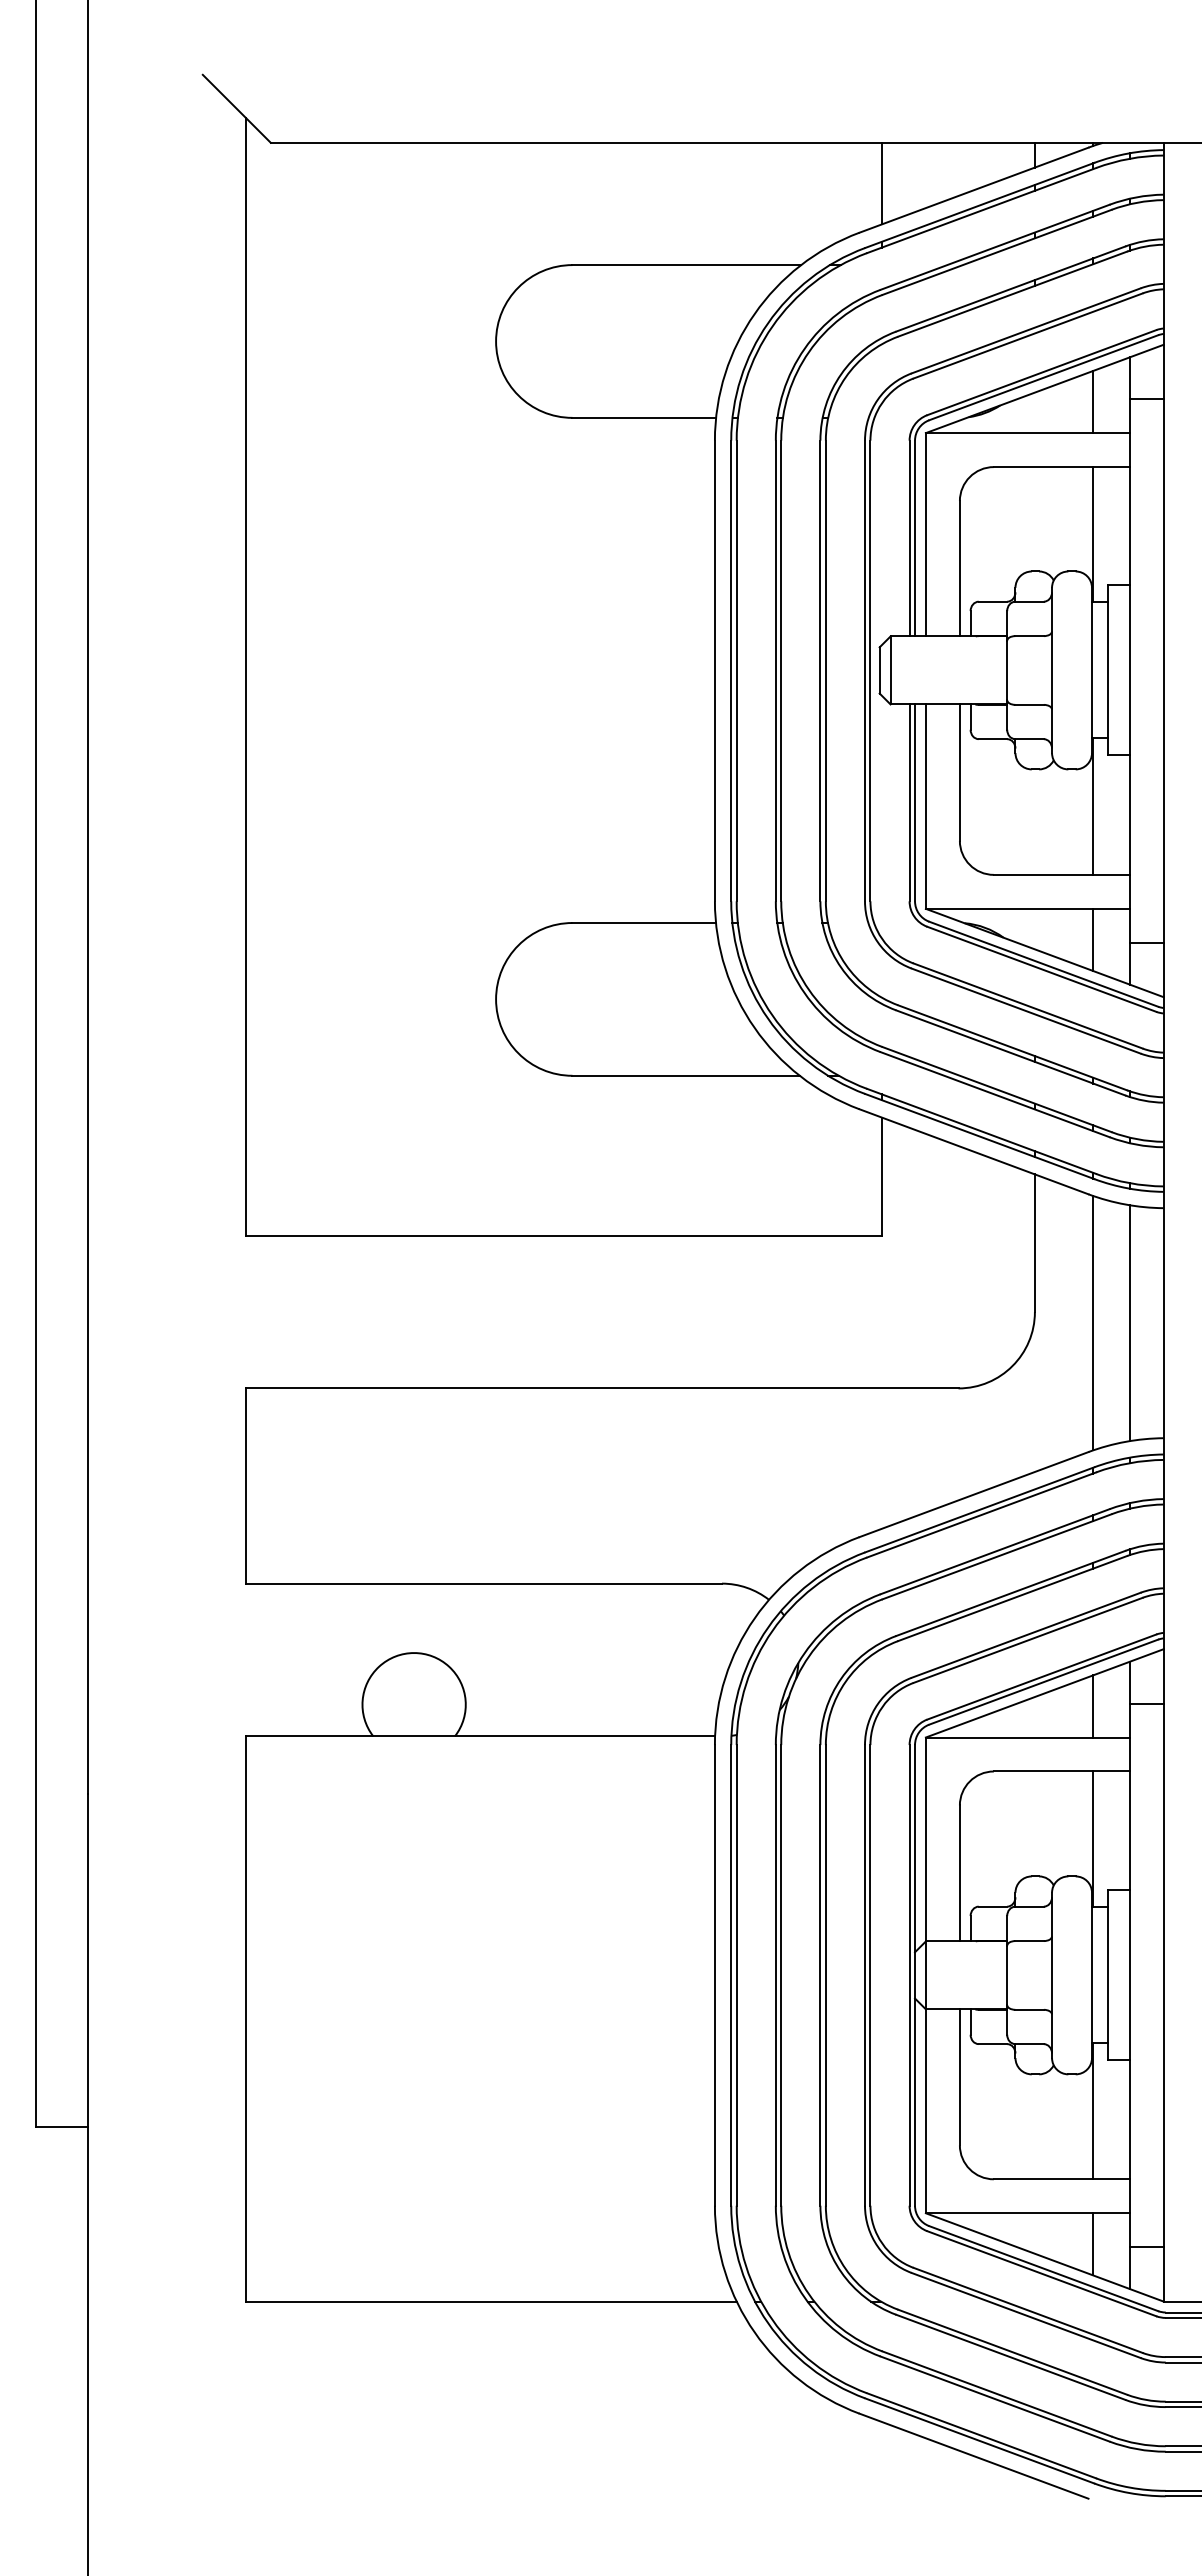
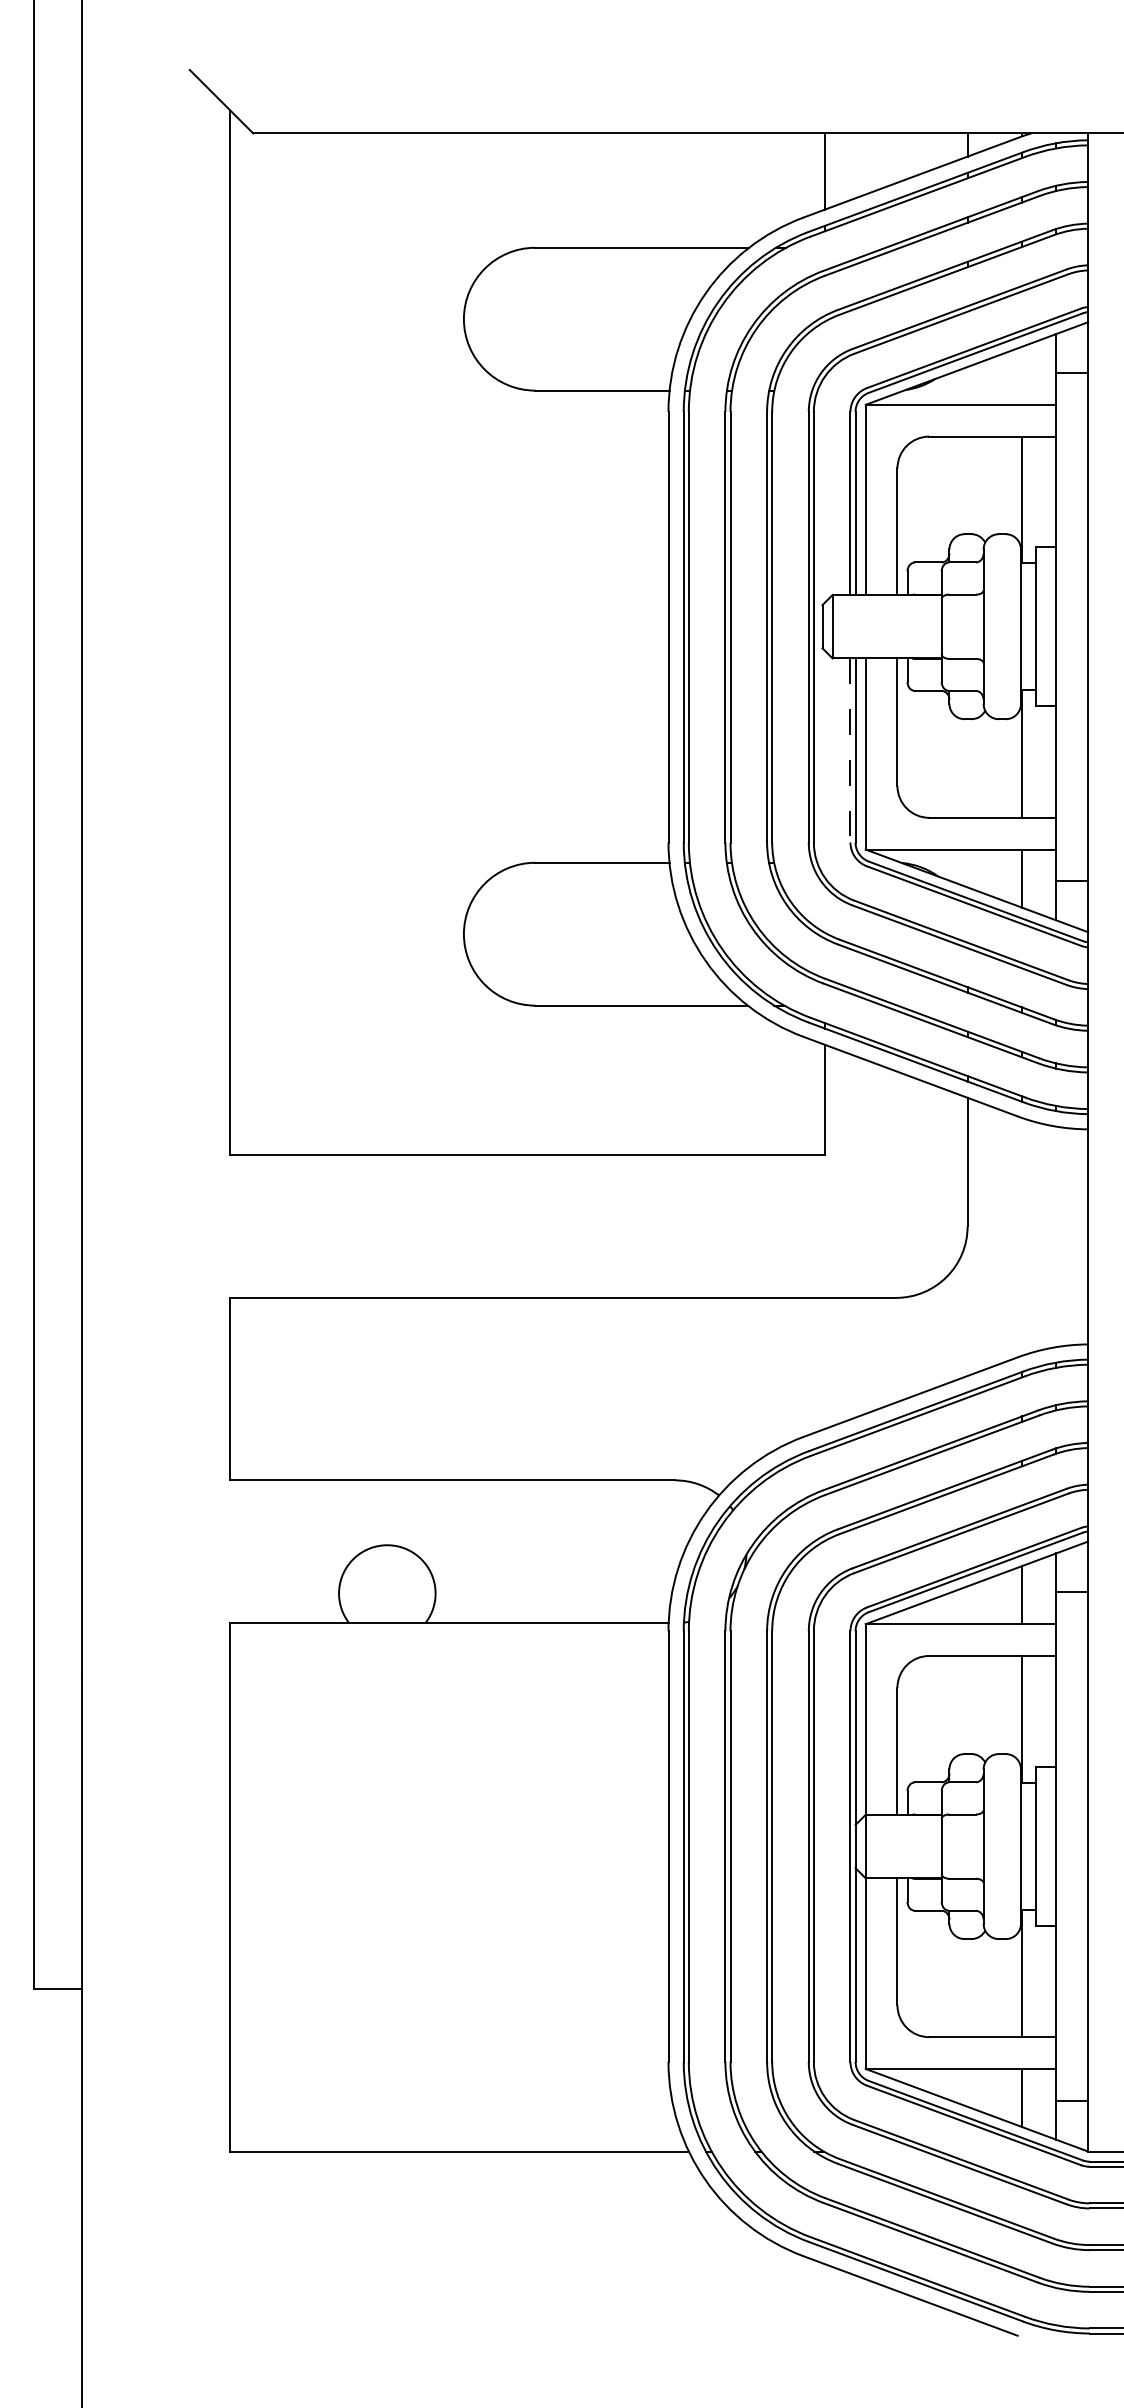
line: (1093, 401) -> (1022, 375), removed
line: (909, 803) -> (850, 751), solid -> dashed
line: (1093, 1323) -> (1022, 1237), removed
line: (1129, 1323) -> (1056, 1237), removed

